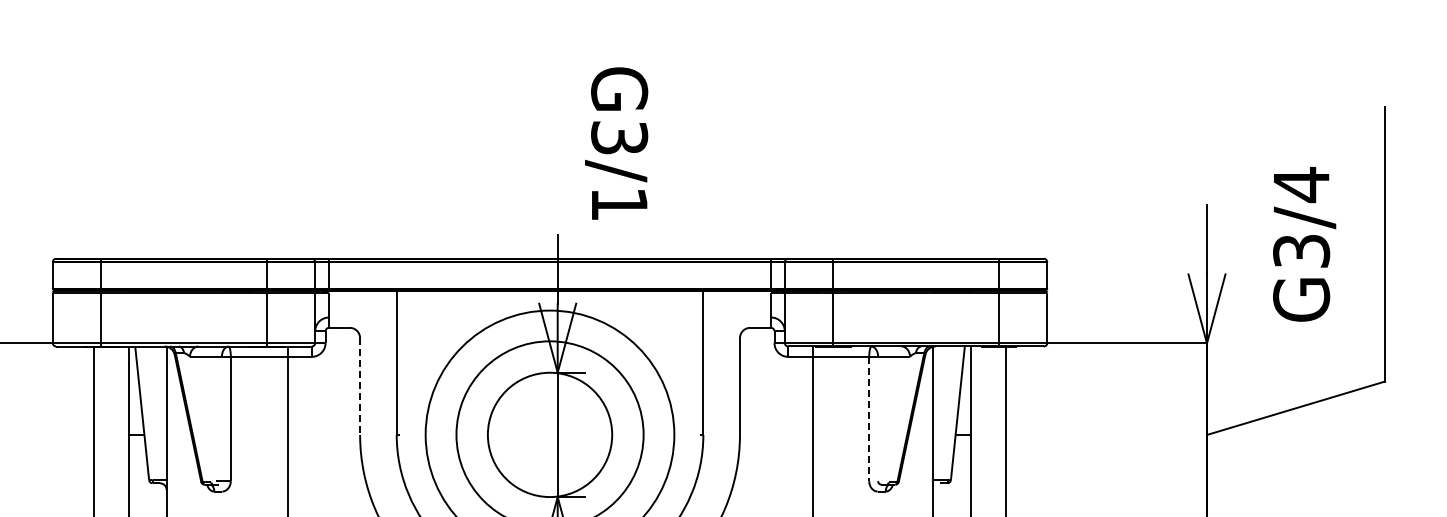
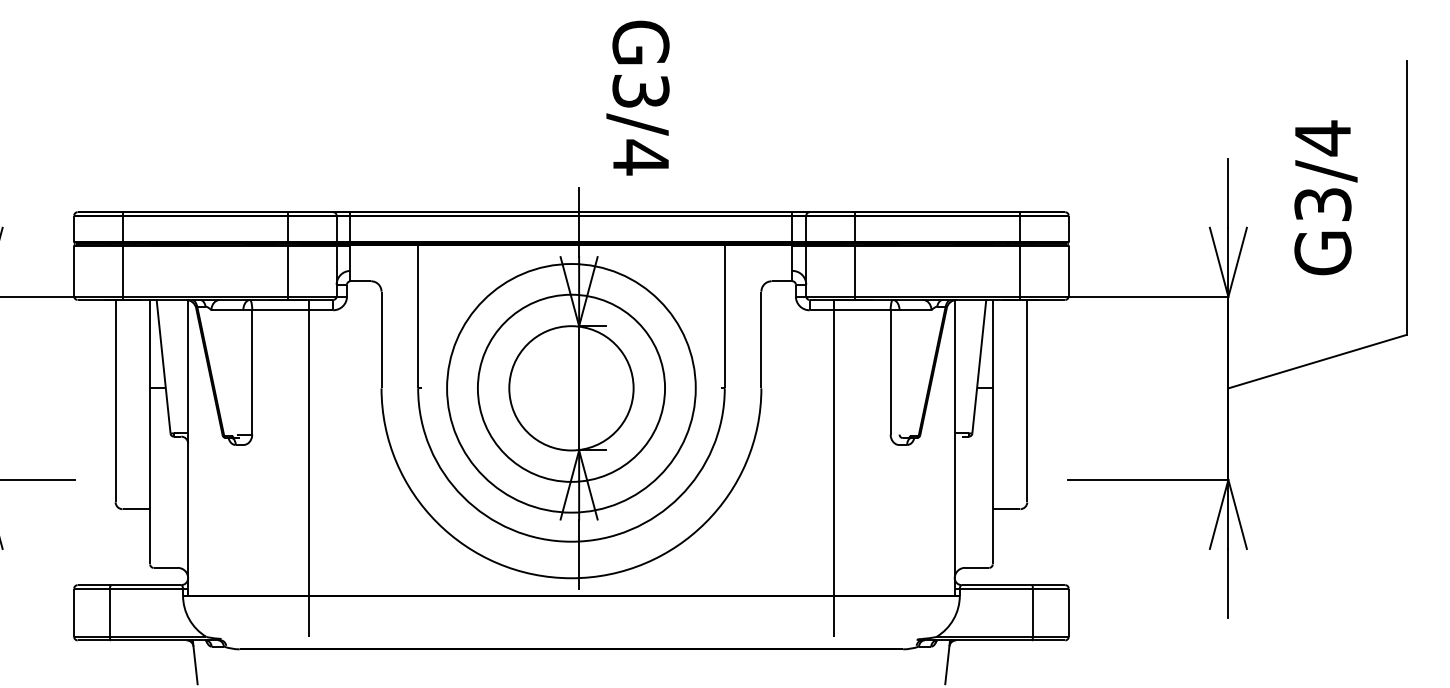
text: (619, 204) -> (640, 157), G3/1 -> G3/4
line: (360, 387) -> (381, 340), dashed -> solid
line: (869, 419) -> (890, 372), dashed -> solid

